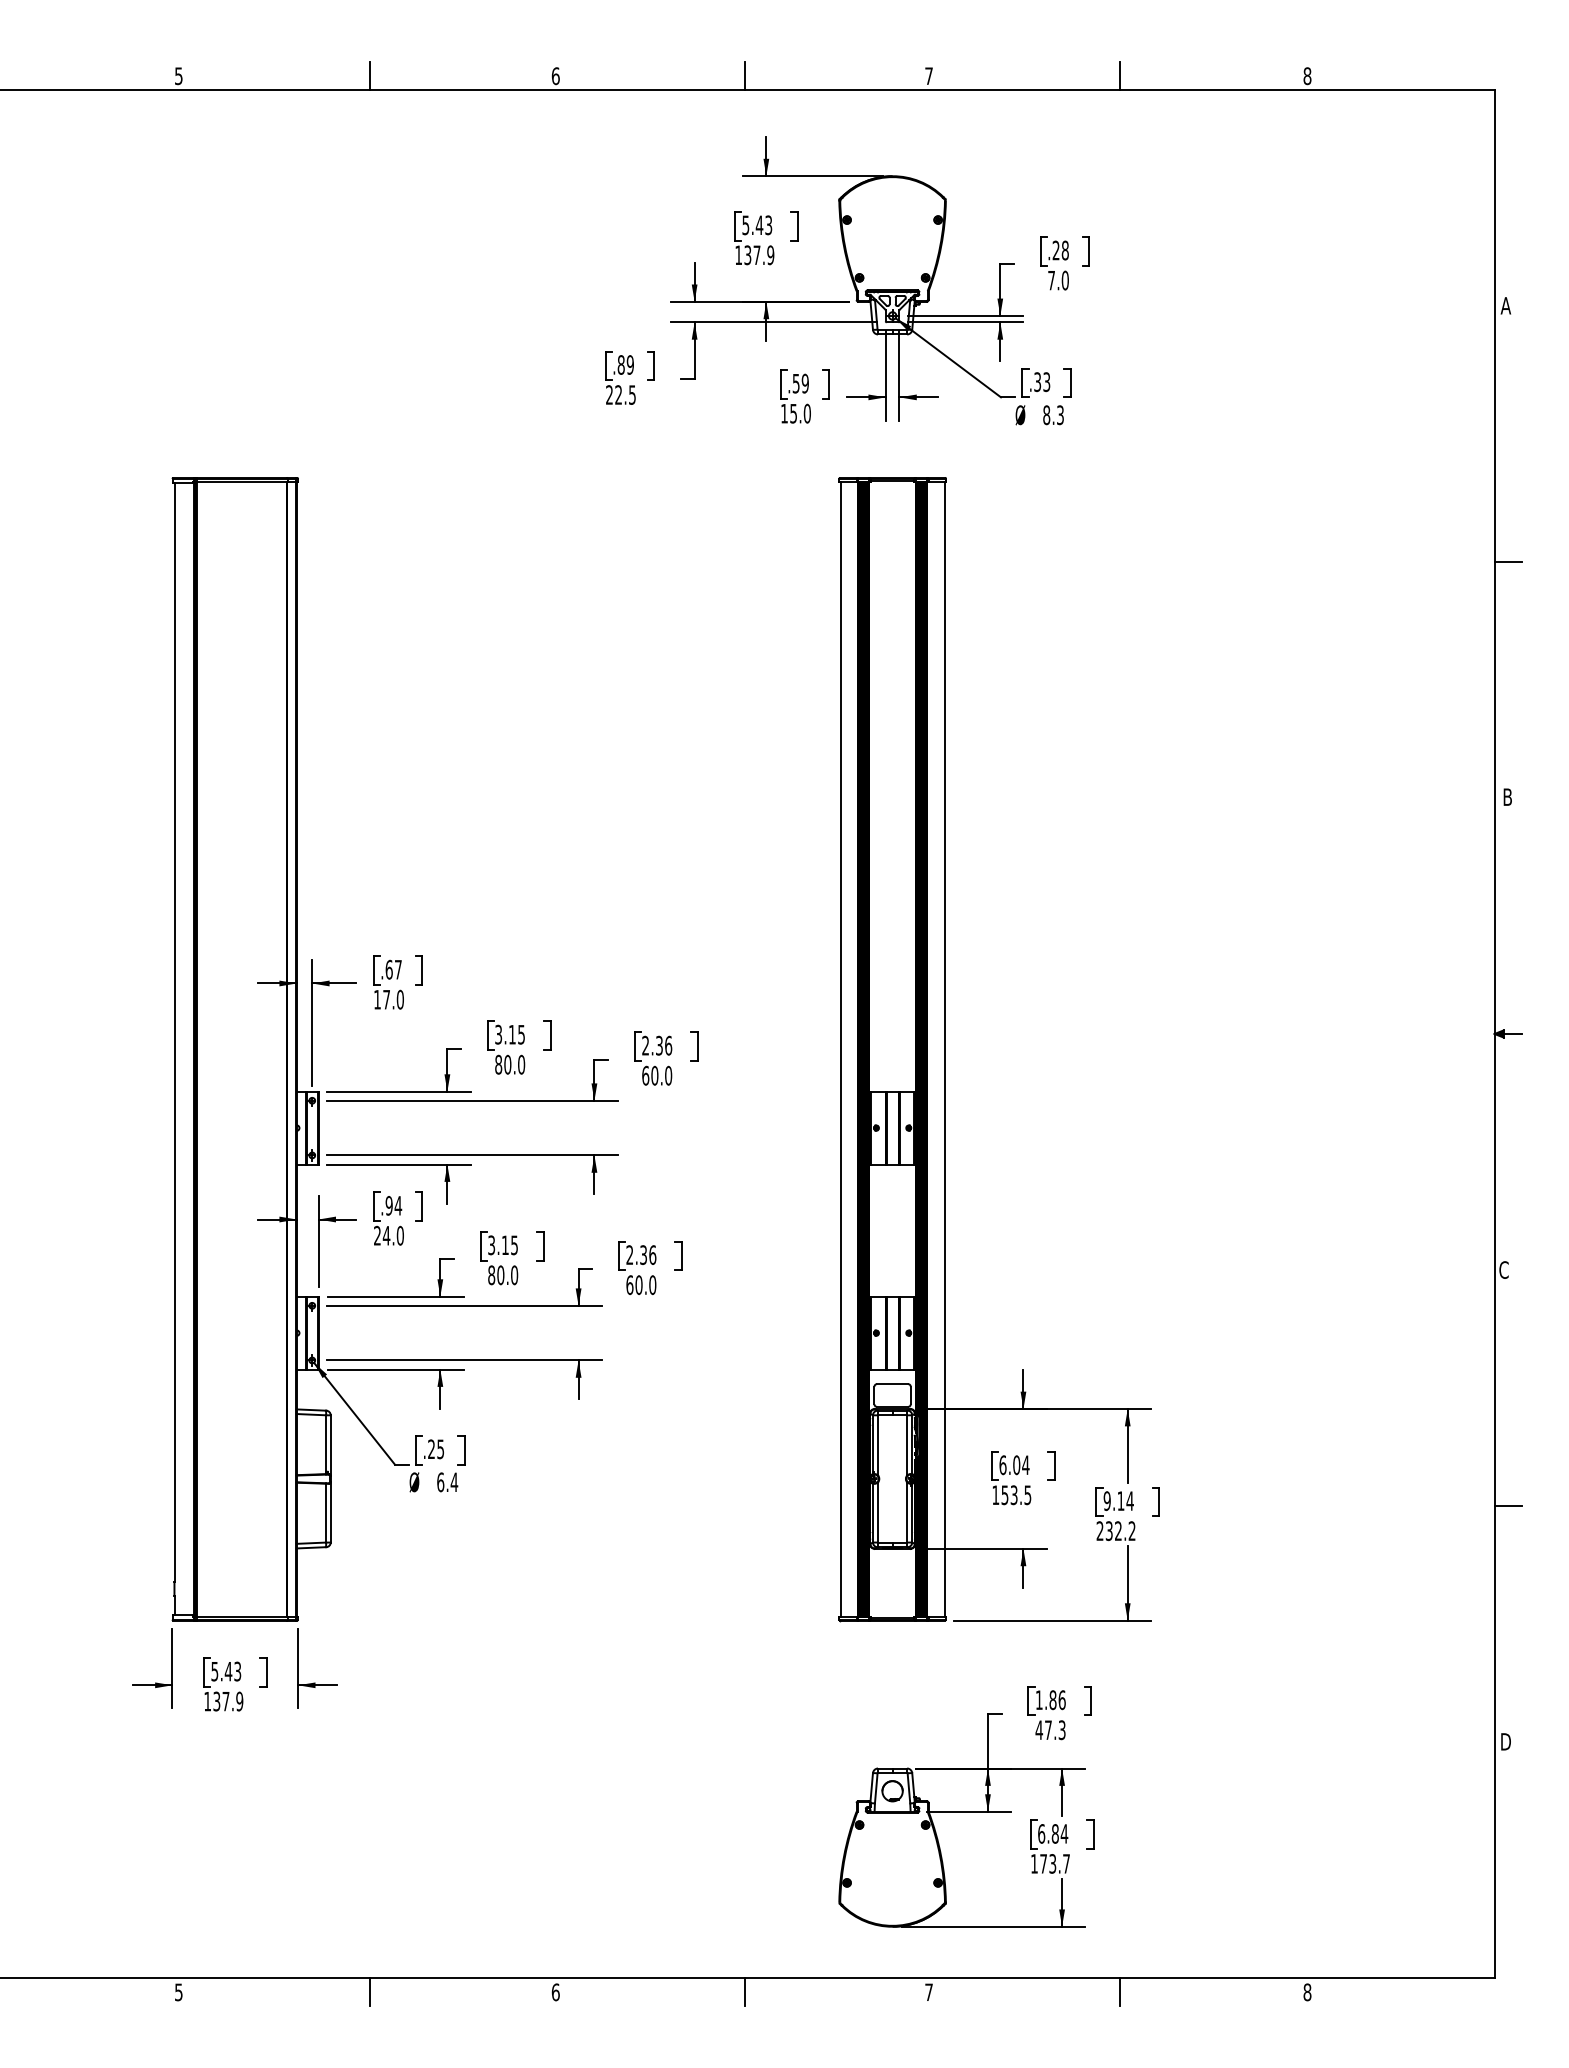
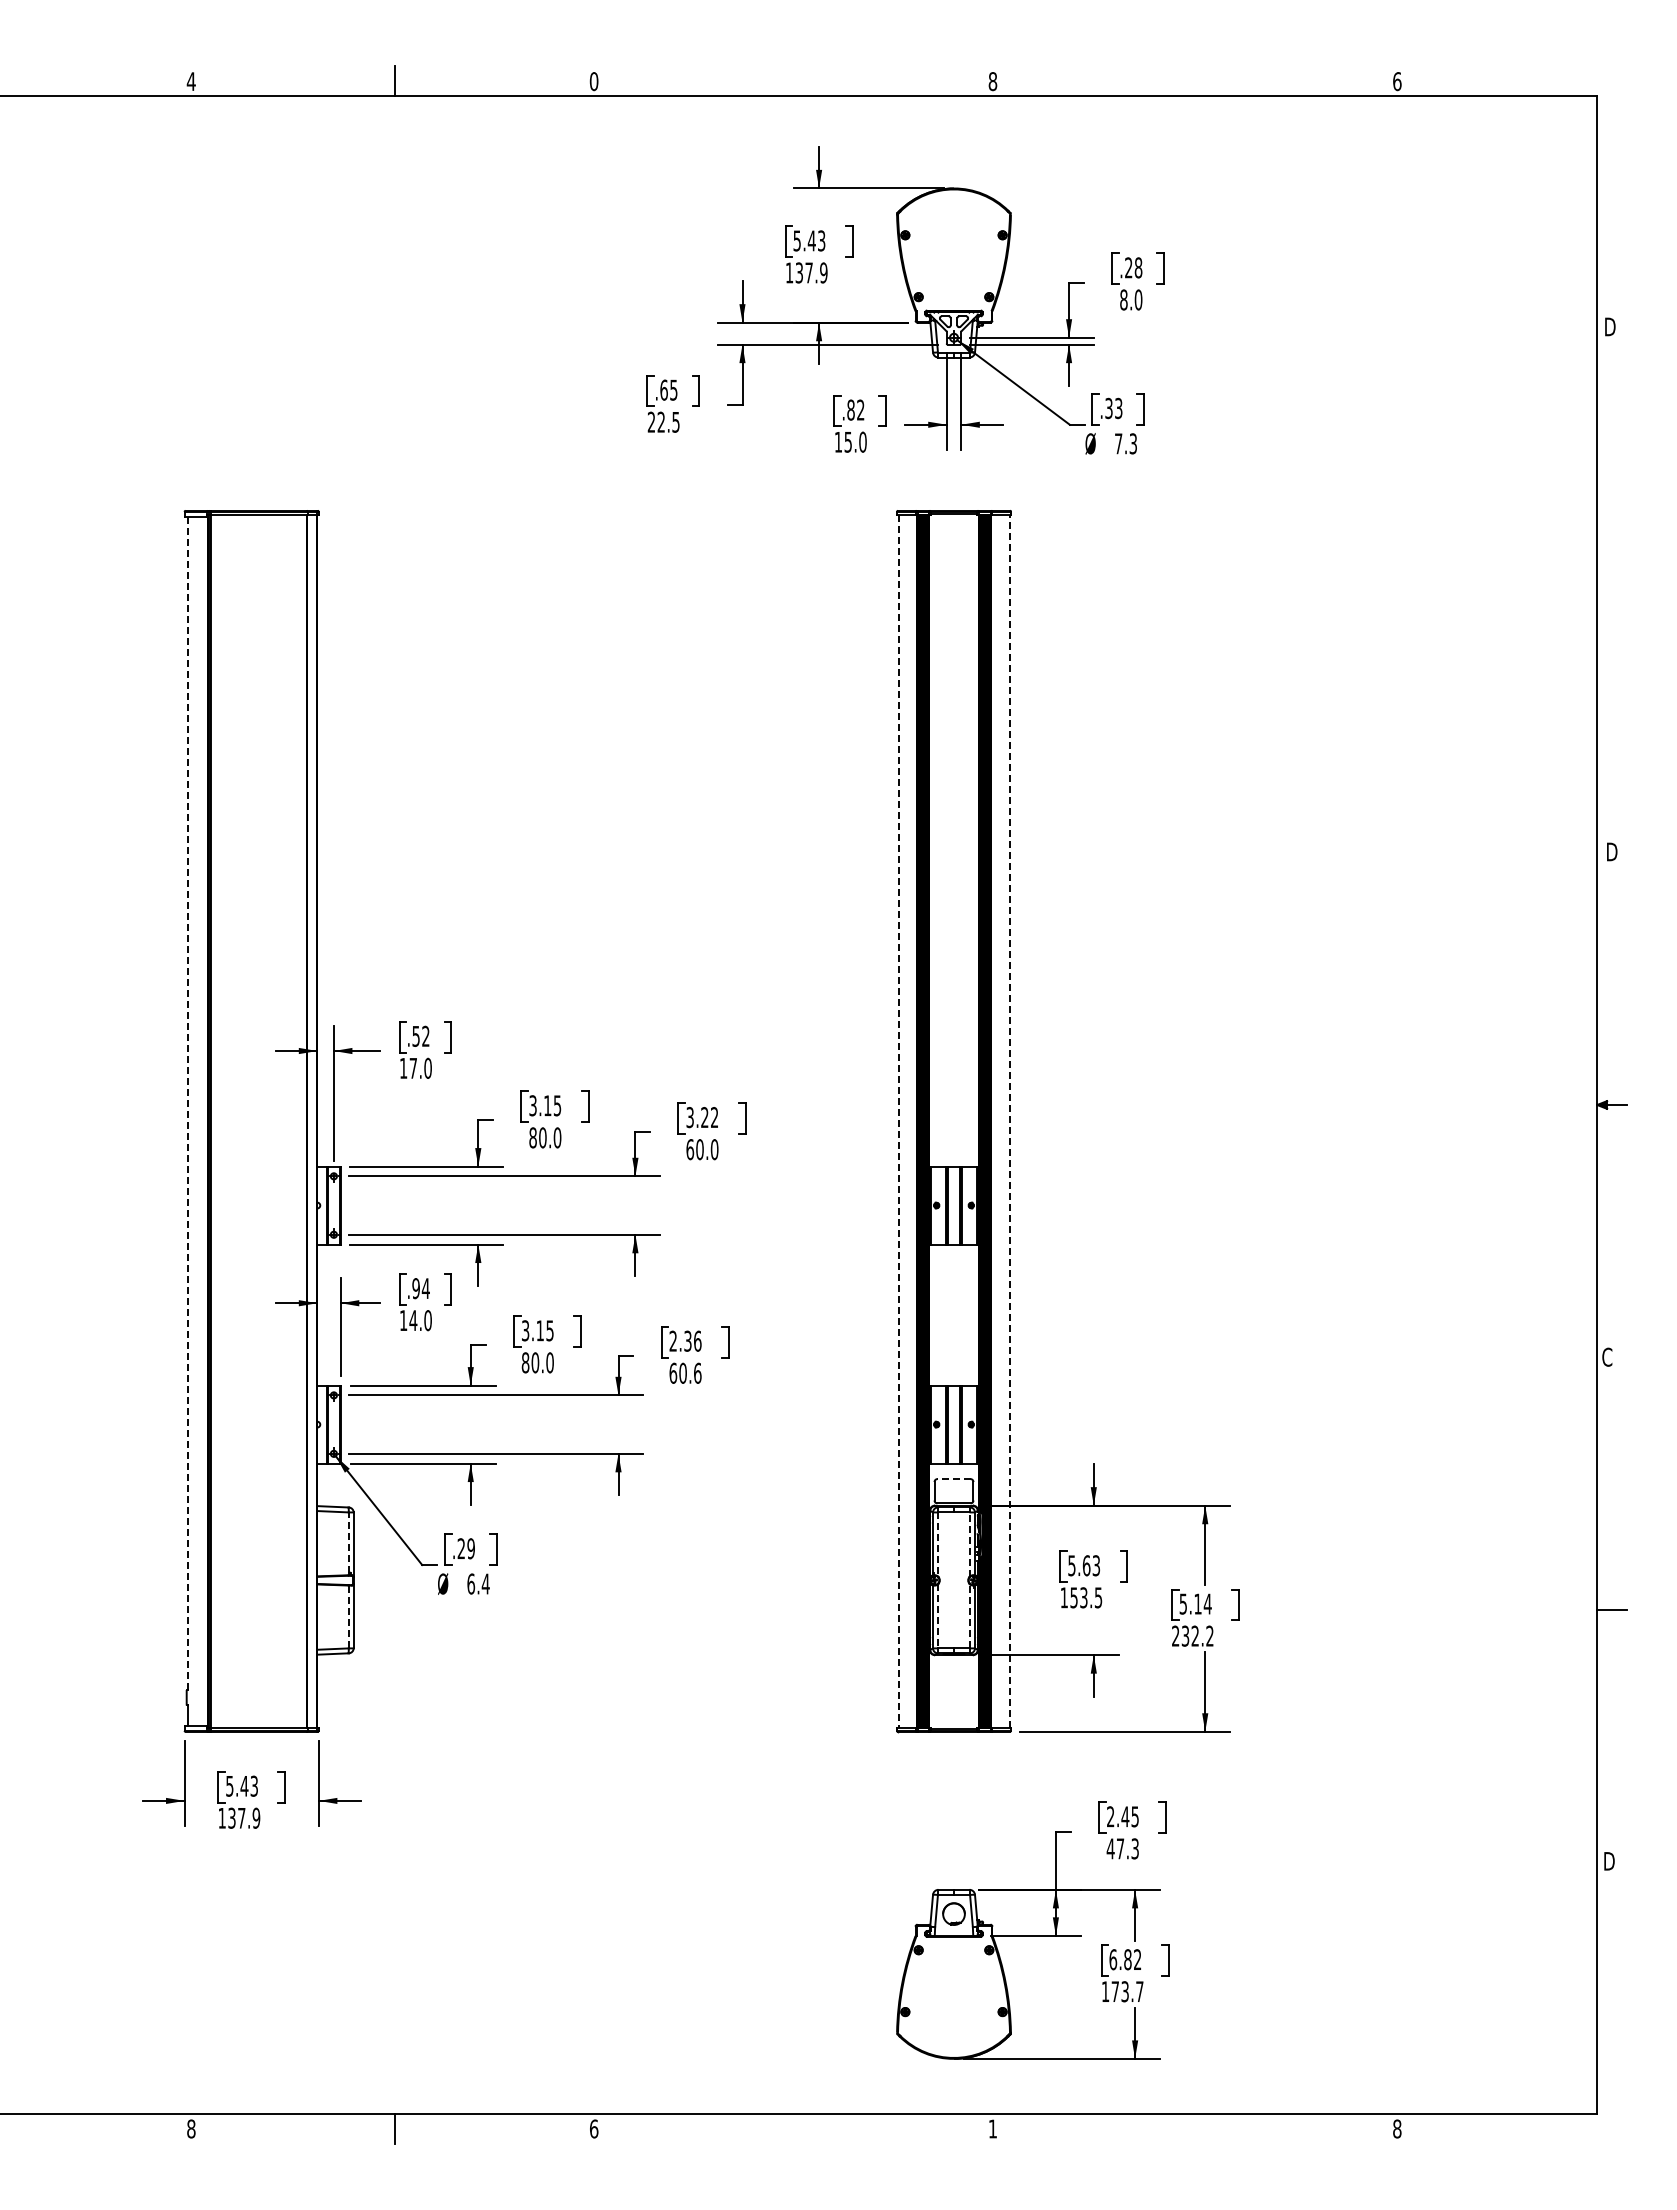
line: (744, 75) -> (795, 80), removed
line: (1119, 75) -> (1196, 80), removed
text: (178, 76) -> (190, 81), 5 -> 4
text: (556, 76) -> (594, 81), 6 -> 0
text: (928, 76) -> (992, 81), 7 -> 8
text: (1307, 76) -> (1397, 81), 8 -> 6
text: (1051, 280) -> (1123, 299), 7.0 -> 8.0
text: (1506, 305) -> (1609, 326), A -> D
text: (625, 364) -> (668, 389), .89 -> .65
text: (800, 383) -> (855, 409), .59 -> .82
text: (1046, 414) -> (1118, 443), 8.3 -> 7.3
line: (1507, 561) -> (1611, 600), removed
text: (1508, 796) -> (1612, 851), B -> D
text: (393, 968) -> (420, 1035), .67 -> .52
line: (175, 1032) -> (187, 1103), solid -> dashed
text: (657, 1045) -> (702, 1117), 2.36 -> 3.22
line: (840, 1049) -> (898, 1121), solid -> dashed
line: (944, 1049) -> (1009, 1121), solid -> dashed
text: (377, 1235) -> (403, 1320), 24.0 -> 14.0
text: (652, 1284) -> (697, 1372), 60.0 -> 60.6
line: (893, 1384) -> (954, 1479), solid -> dashed
line: (325, 1443) -> (348, 1542), solid -> dashed
line: (907, 1445) -> (969, 1544), solid -> dashed
line: (878, 1446) -> (938, 1545), solid -> dashed
text: (440, 1449) -> (470, 1548), .25 -> .29
text: (1014, 1464) -> (1084, 1565), 6.04 -> 5.63
text: (1107, 1500) -> (1183, 1603), 9.14 -> 5.14
line: (907, 1511) -> (969, 1615), solid -> dashed
line: (325, 1512) -> (348, 1616), solid -> dashed
line: (878, 1512) -> (938, 1616), solid -> dashed
text: (1051, 1699) -> (1123, 1816), 1.86 -> 2.45
text: (1064, 1833) -> (1137, 1959), 6.84 -> 6.82
text: (178, 1991) -> (191, 2128), 5 -> 8
line: (744, 1991) -> (795, 2128), removed
text: (928, 1991) -> (992, 2128), 7 -> 1
line: (1119, 1991) -> (1196, 2128), removed

